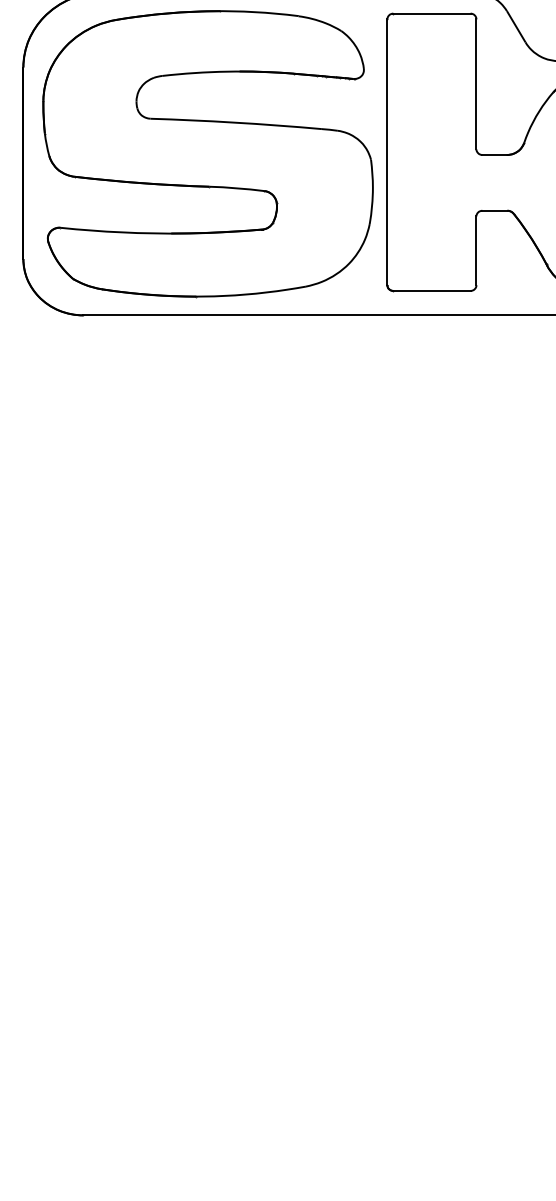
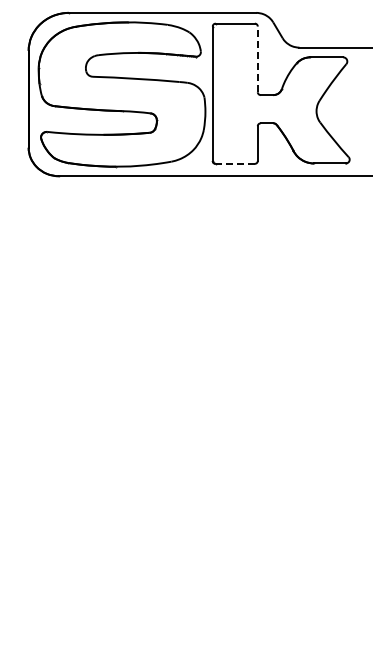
line: (475, 84) -> (257, 59), solid -> dashed
line: (432, 290) -> (235, 163), solid -> dashed

